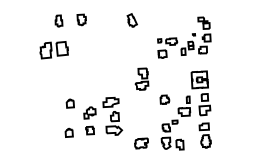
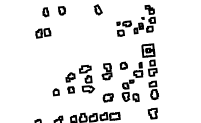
part: (54, 49) -> (43, 32), size x0.71
part: (141, 78) -> (106, 71), moved
part: (69, 103) -> (55, 71), removed

